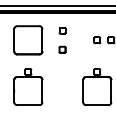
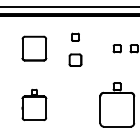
part: (28, 40) -> (34, 48), size x0.7
part: (62, 49) -> (75, 59), size x1.6
part: (28, 86) -> (34, 104), size x0.7

